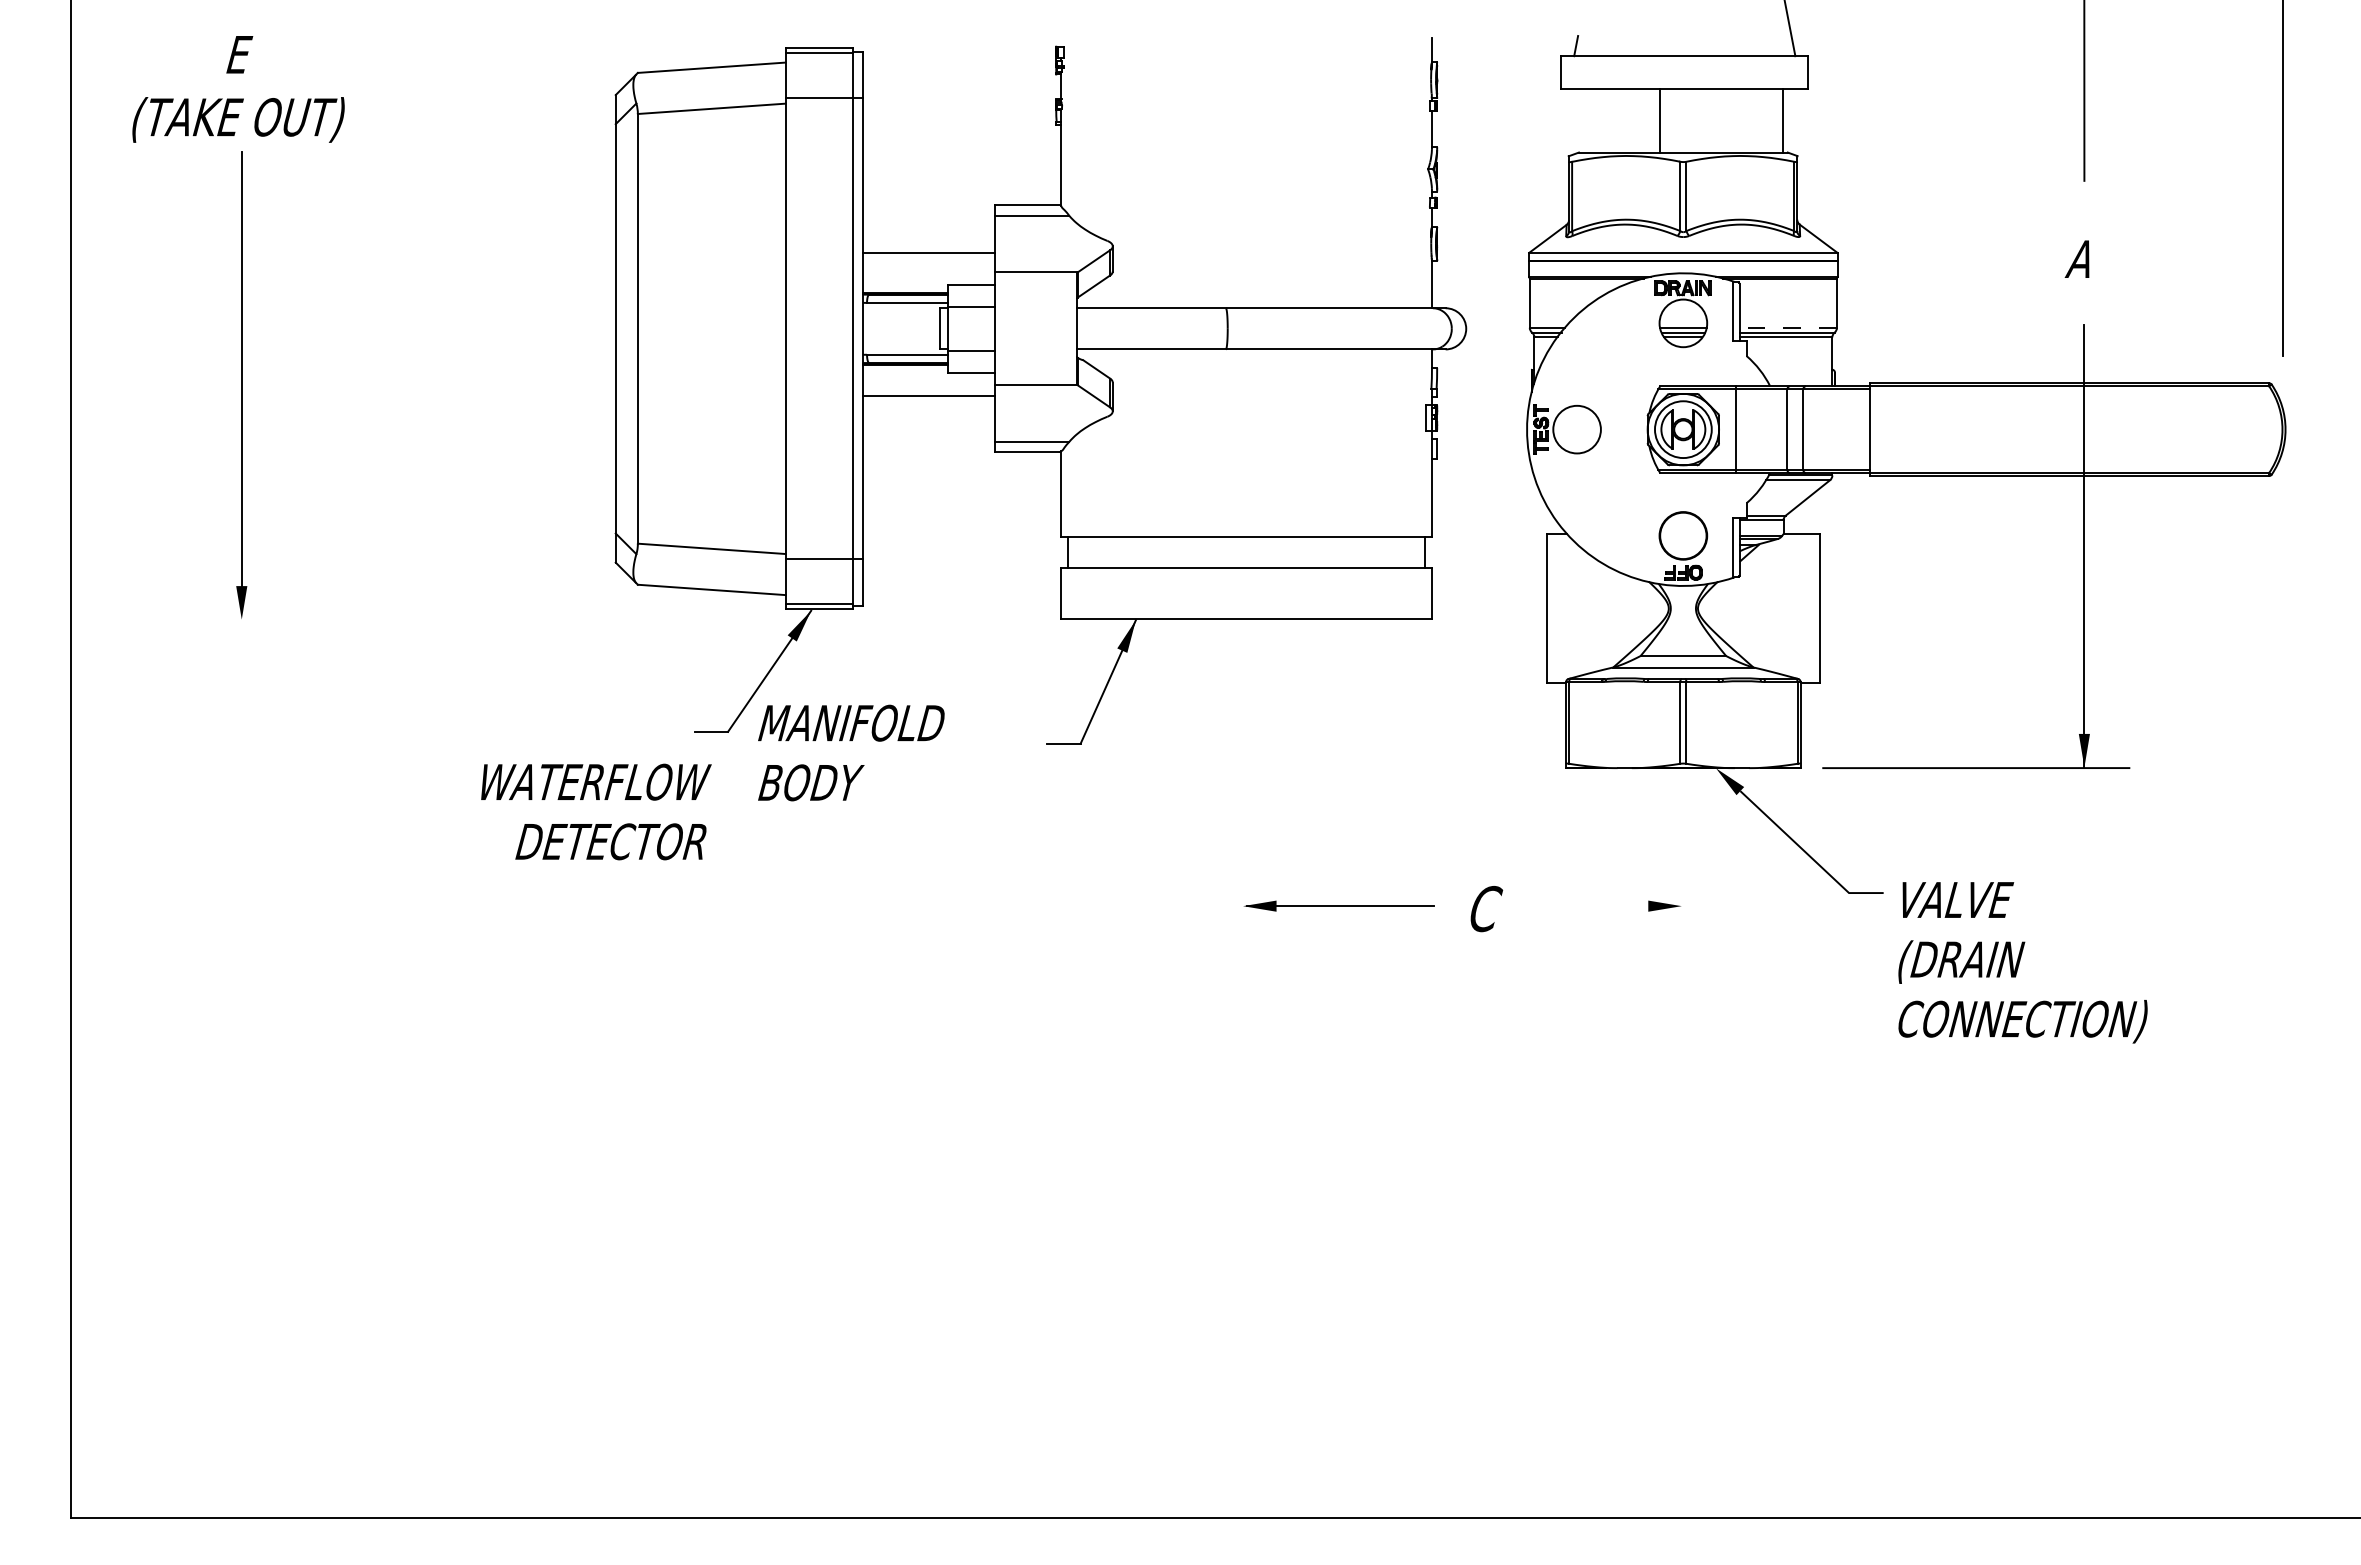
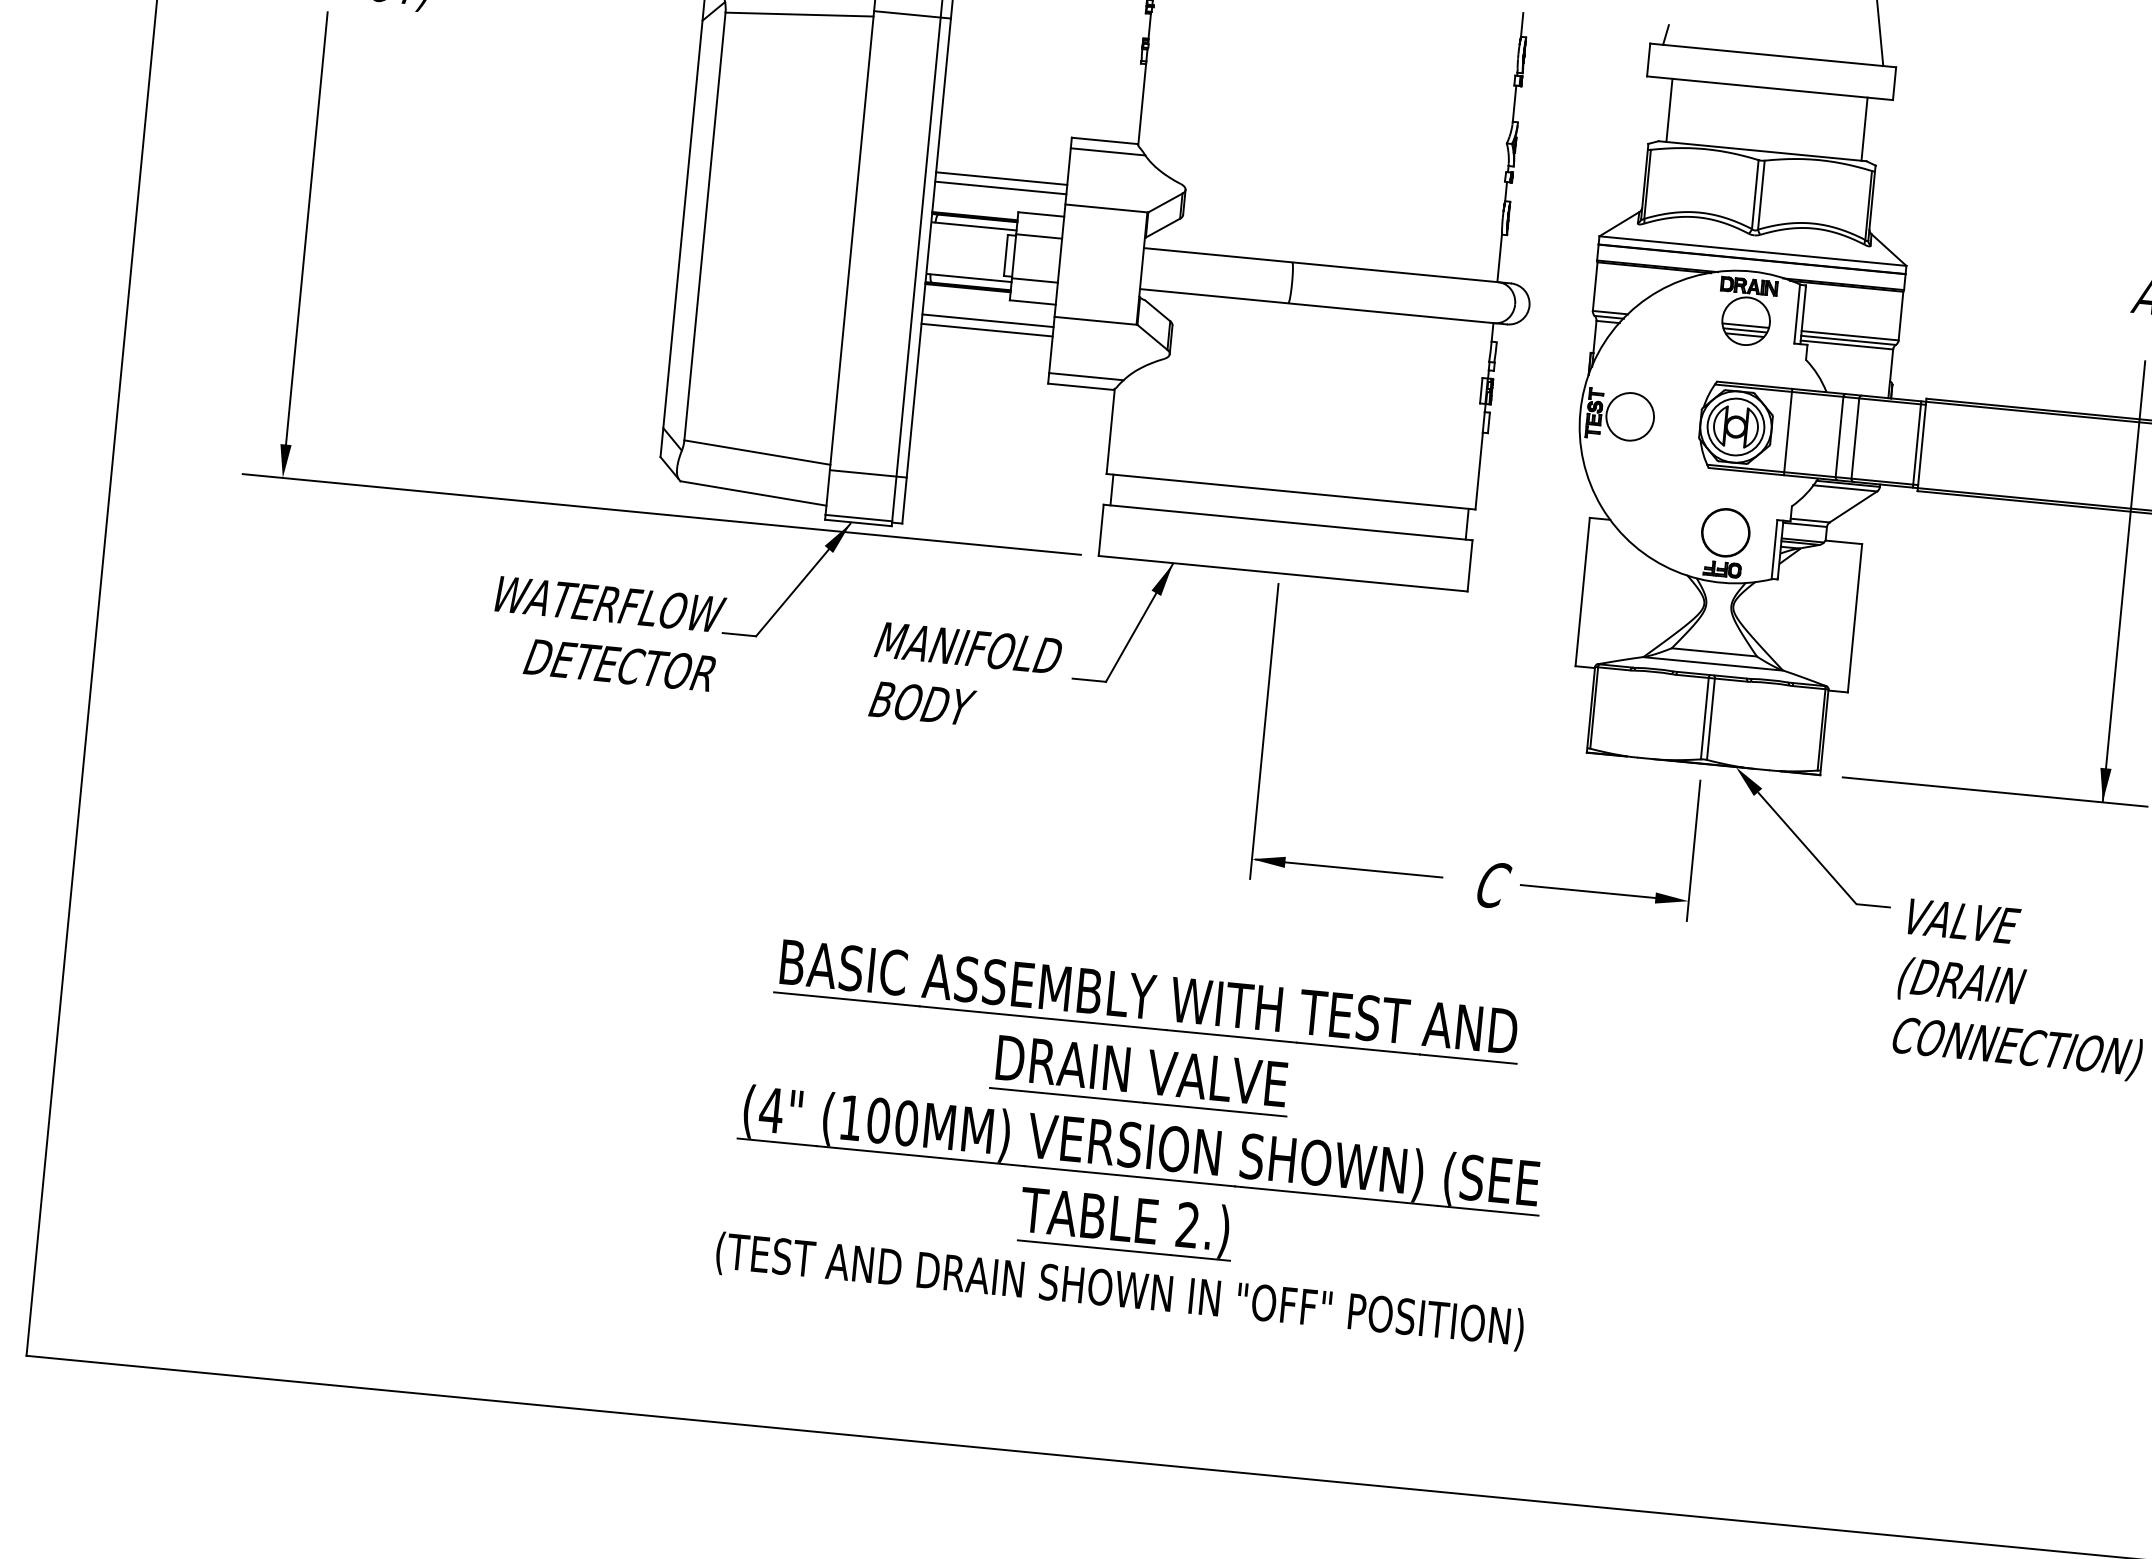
line: (1659, 120) -> (1669, 110), moved
line: (928, 262) -> (1000, 188), added
line: (1788, 327) -> (1850, 335), dashed -> solid
line: (928, 404) -> (986, 329), added
line: (1865, 429) -> (1917, 444), added
line: (622, 619) -> (661, 514), added
text: (851, 752) -> (965, 677), moved
line: (1243, 777) -> (1264, 731), added
text: (596, 811) -> (608, 633), moved
line: (1681, 855) -> (1693, 850), added
line: (1580, 906) -> (1587, 891), added
part: (1154, 1200) -> (1135, 1143), added

